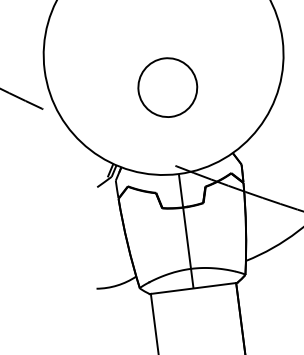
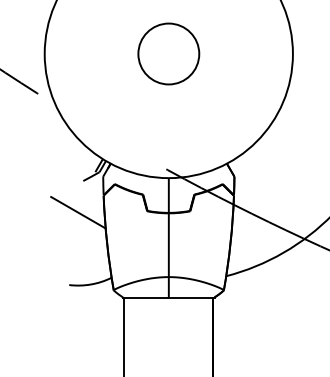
circle: (167, 87) -> (168, 53), moved
line: (96, 218) -> (78, 212), added

